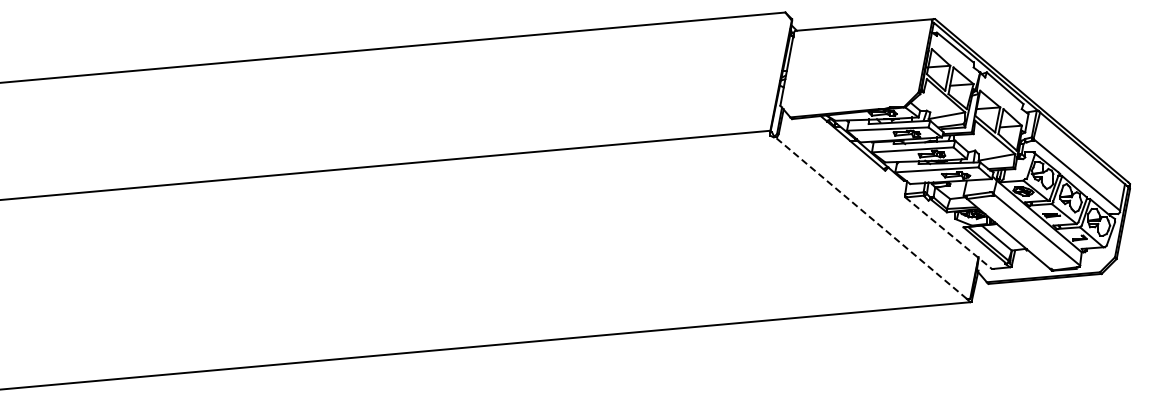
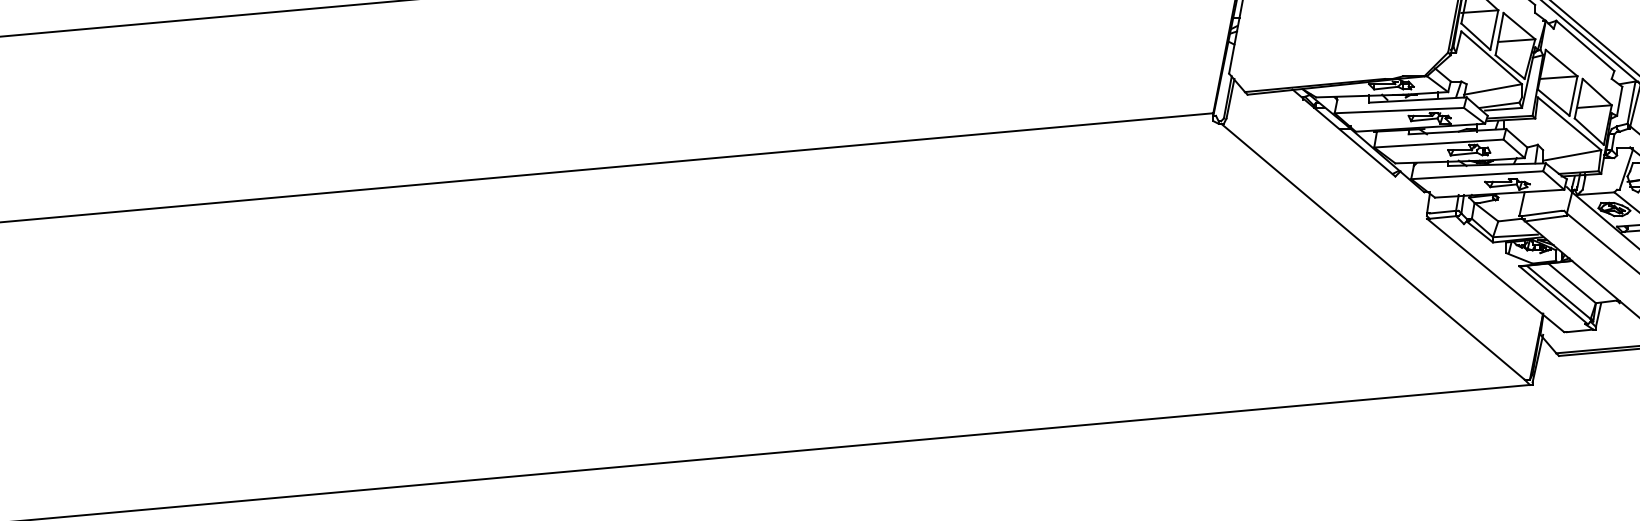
line: (870, 217) -> (1371, 250), dashed -> solid
line: (948, 233) -> (1495, 276), dashed -> solid

